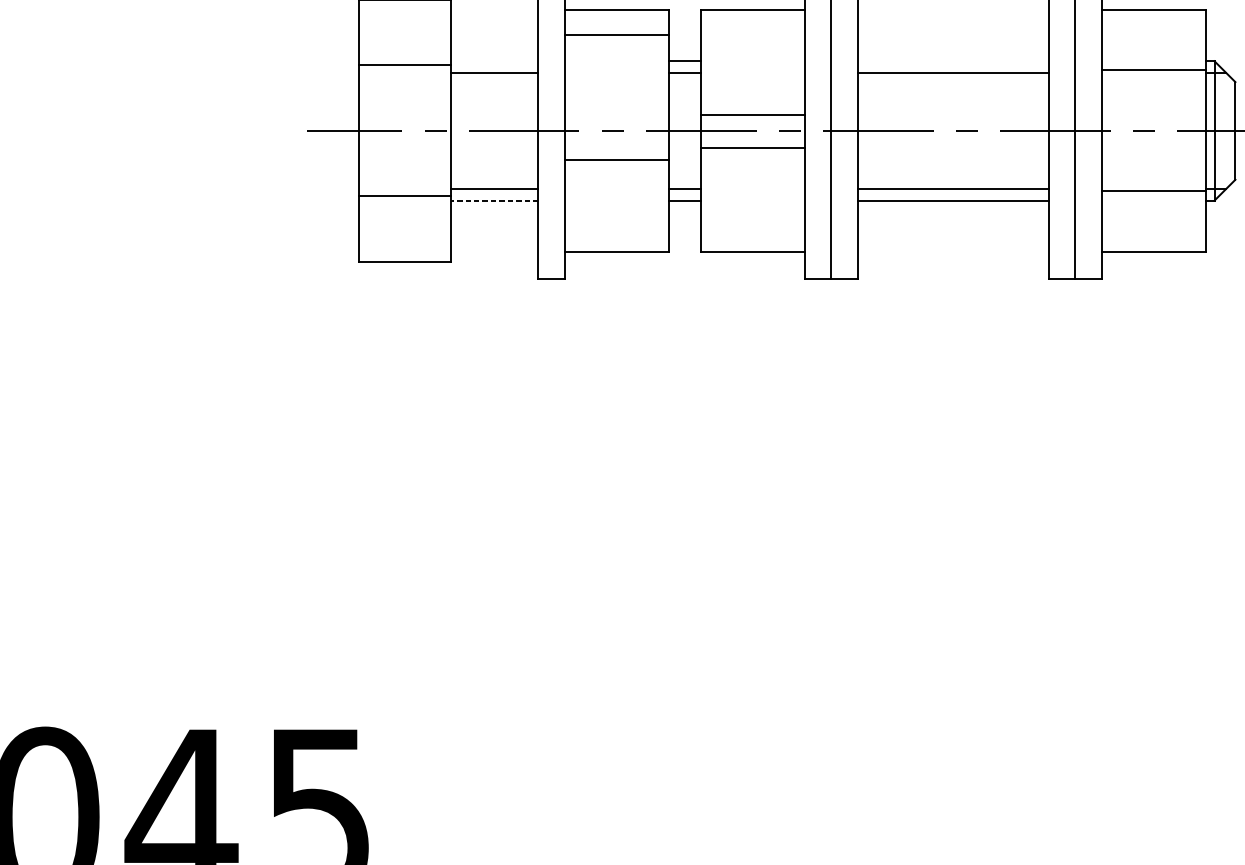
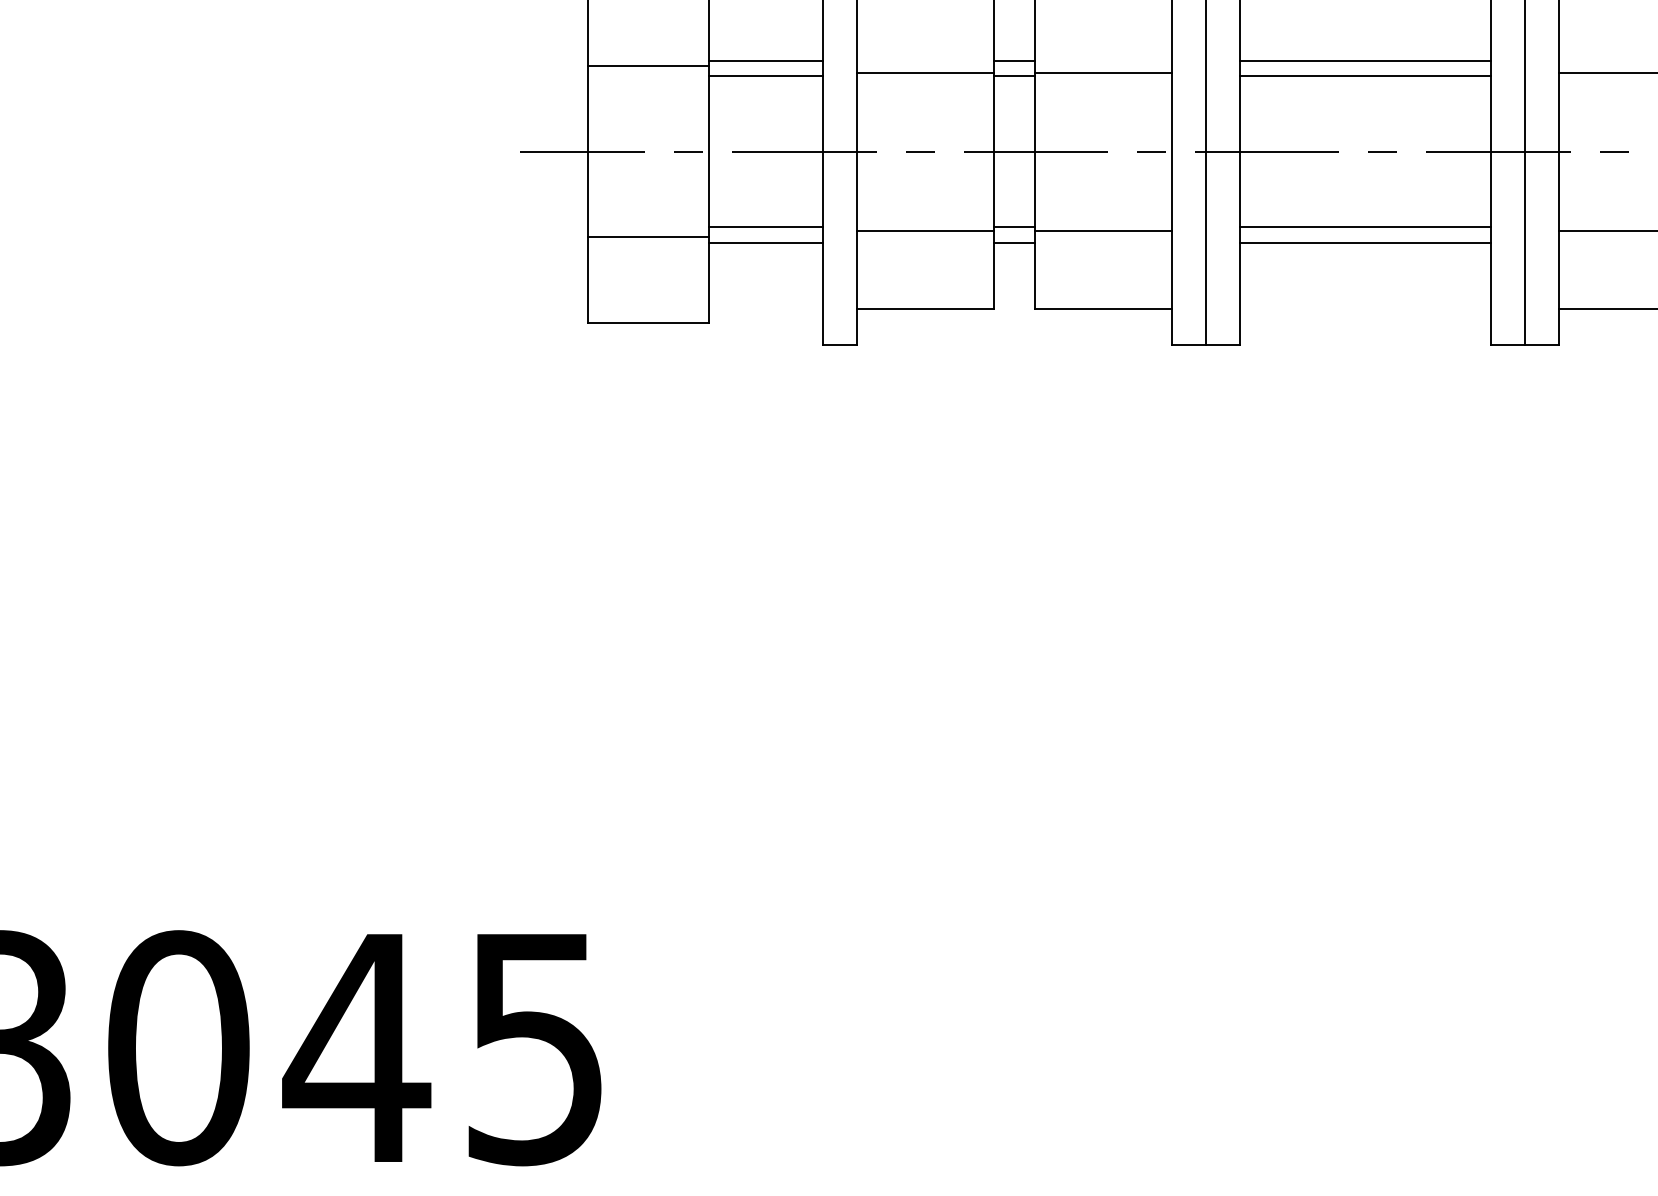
line: (616, 35) -> (925, 72), moved
line: (495, 61) -> (766, 60), added
line: (953, 61) -> (1365, 60), added
line: (753, 114) -> (1103, 72), moved
line: (753, 148) -> (1103, 230), moved
line: (616, 159) -> (925, 230), moved
line: (495, 200) -> (766, 242), dashed -> solid

